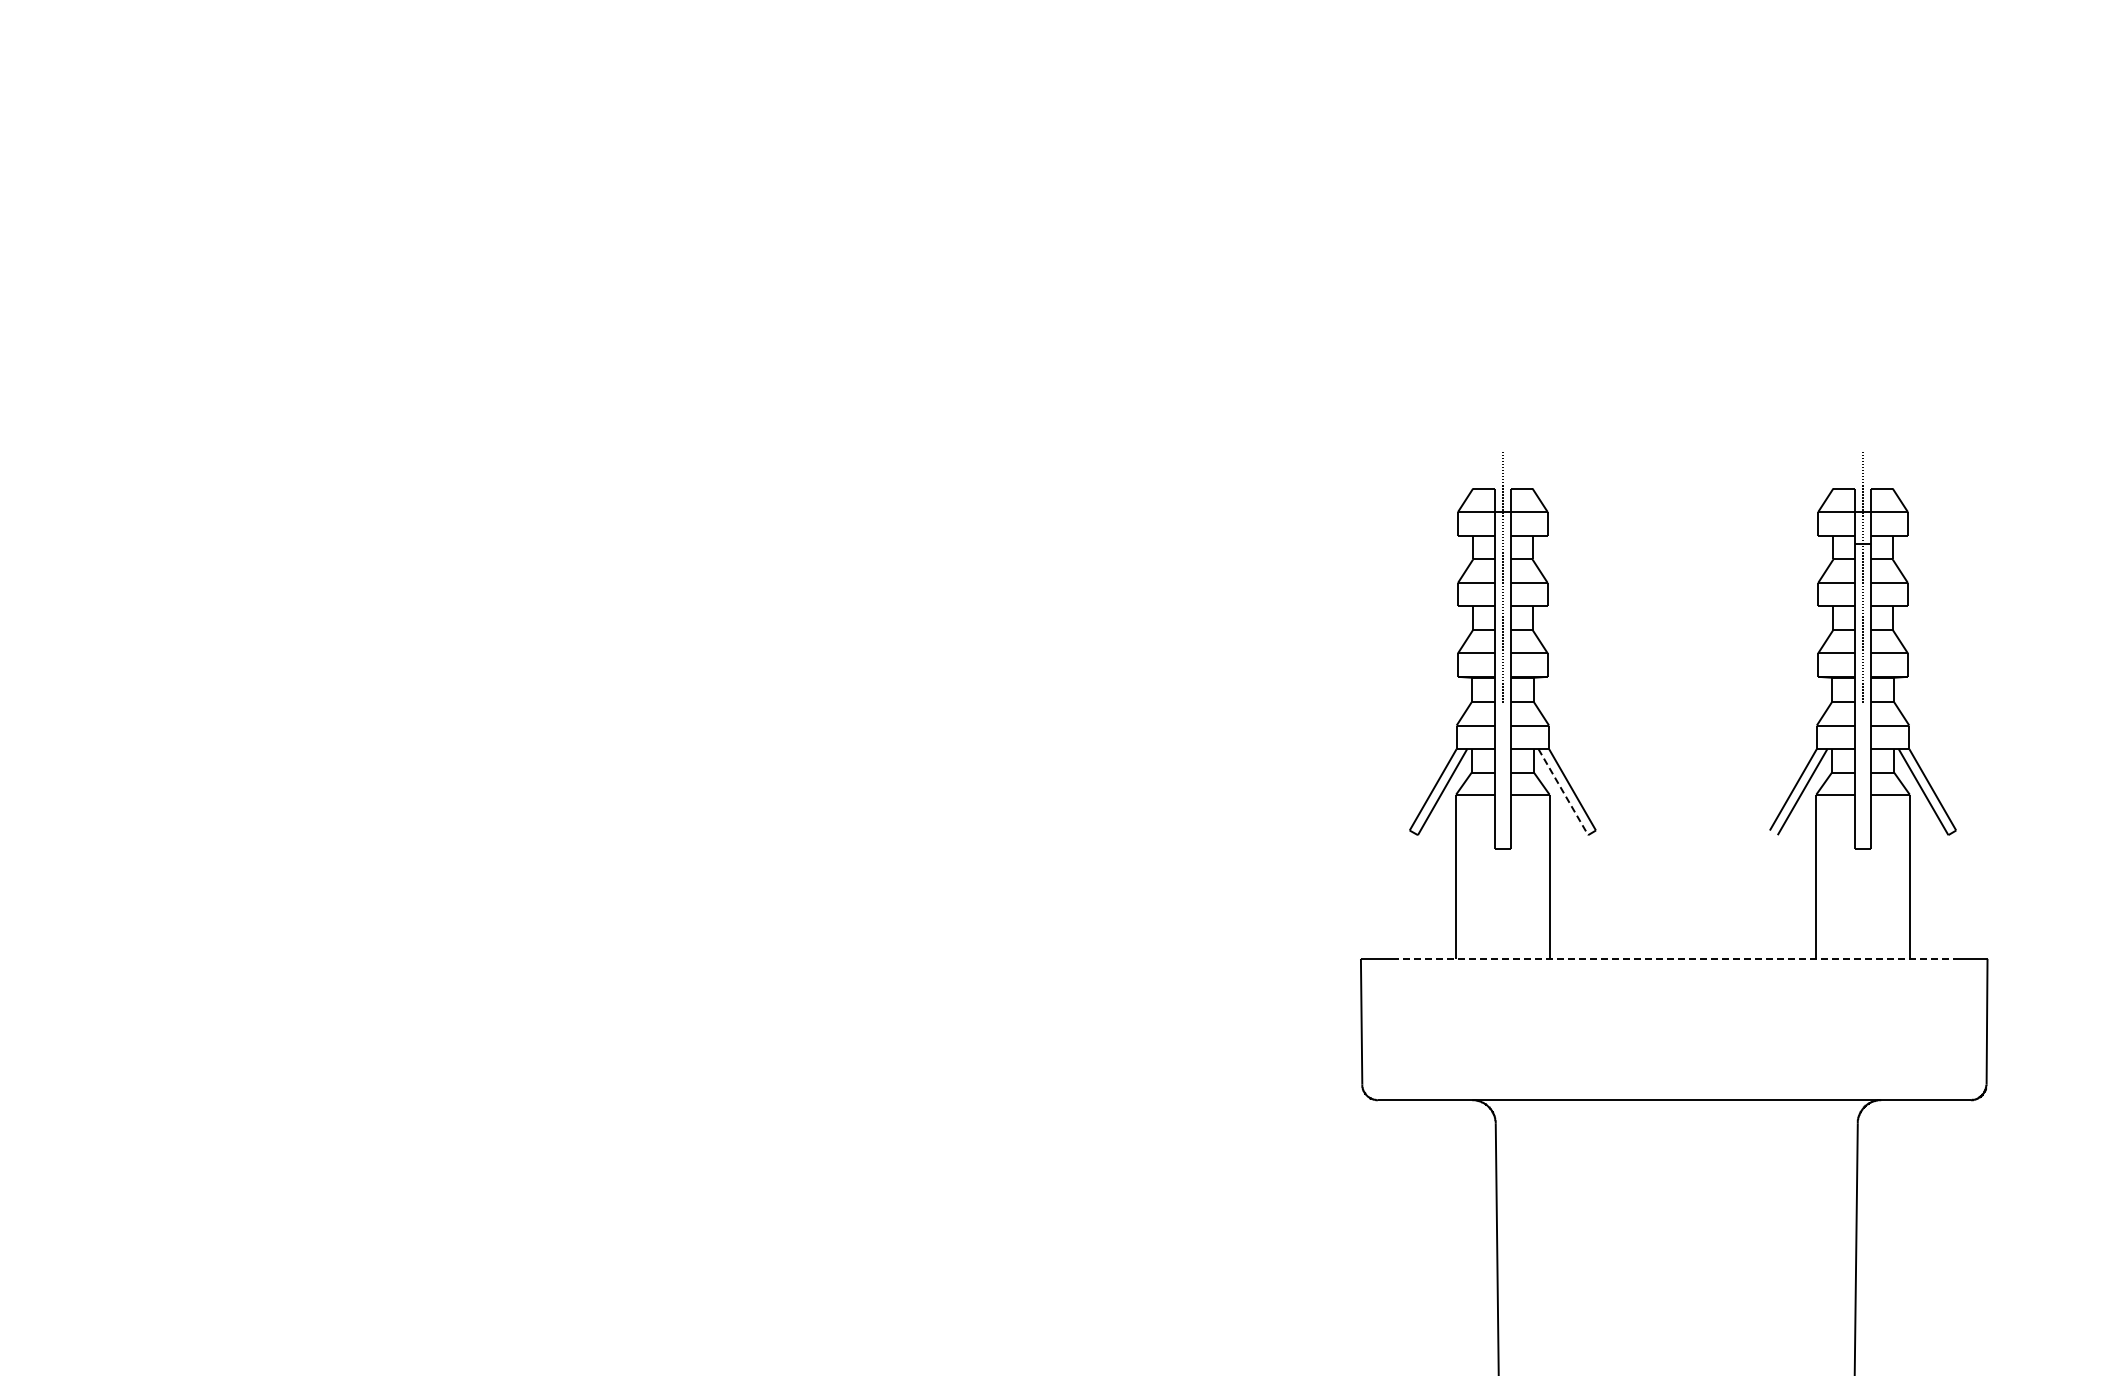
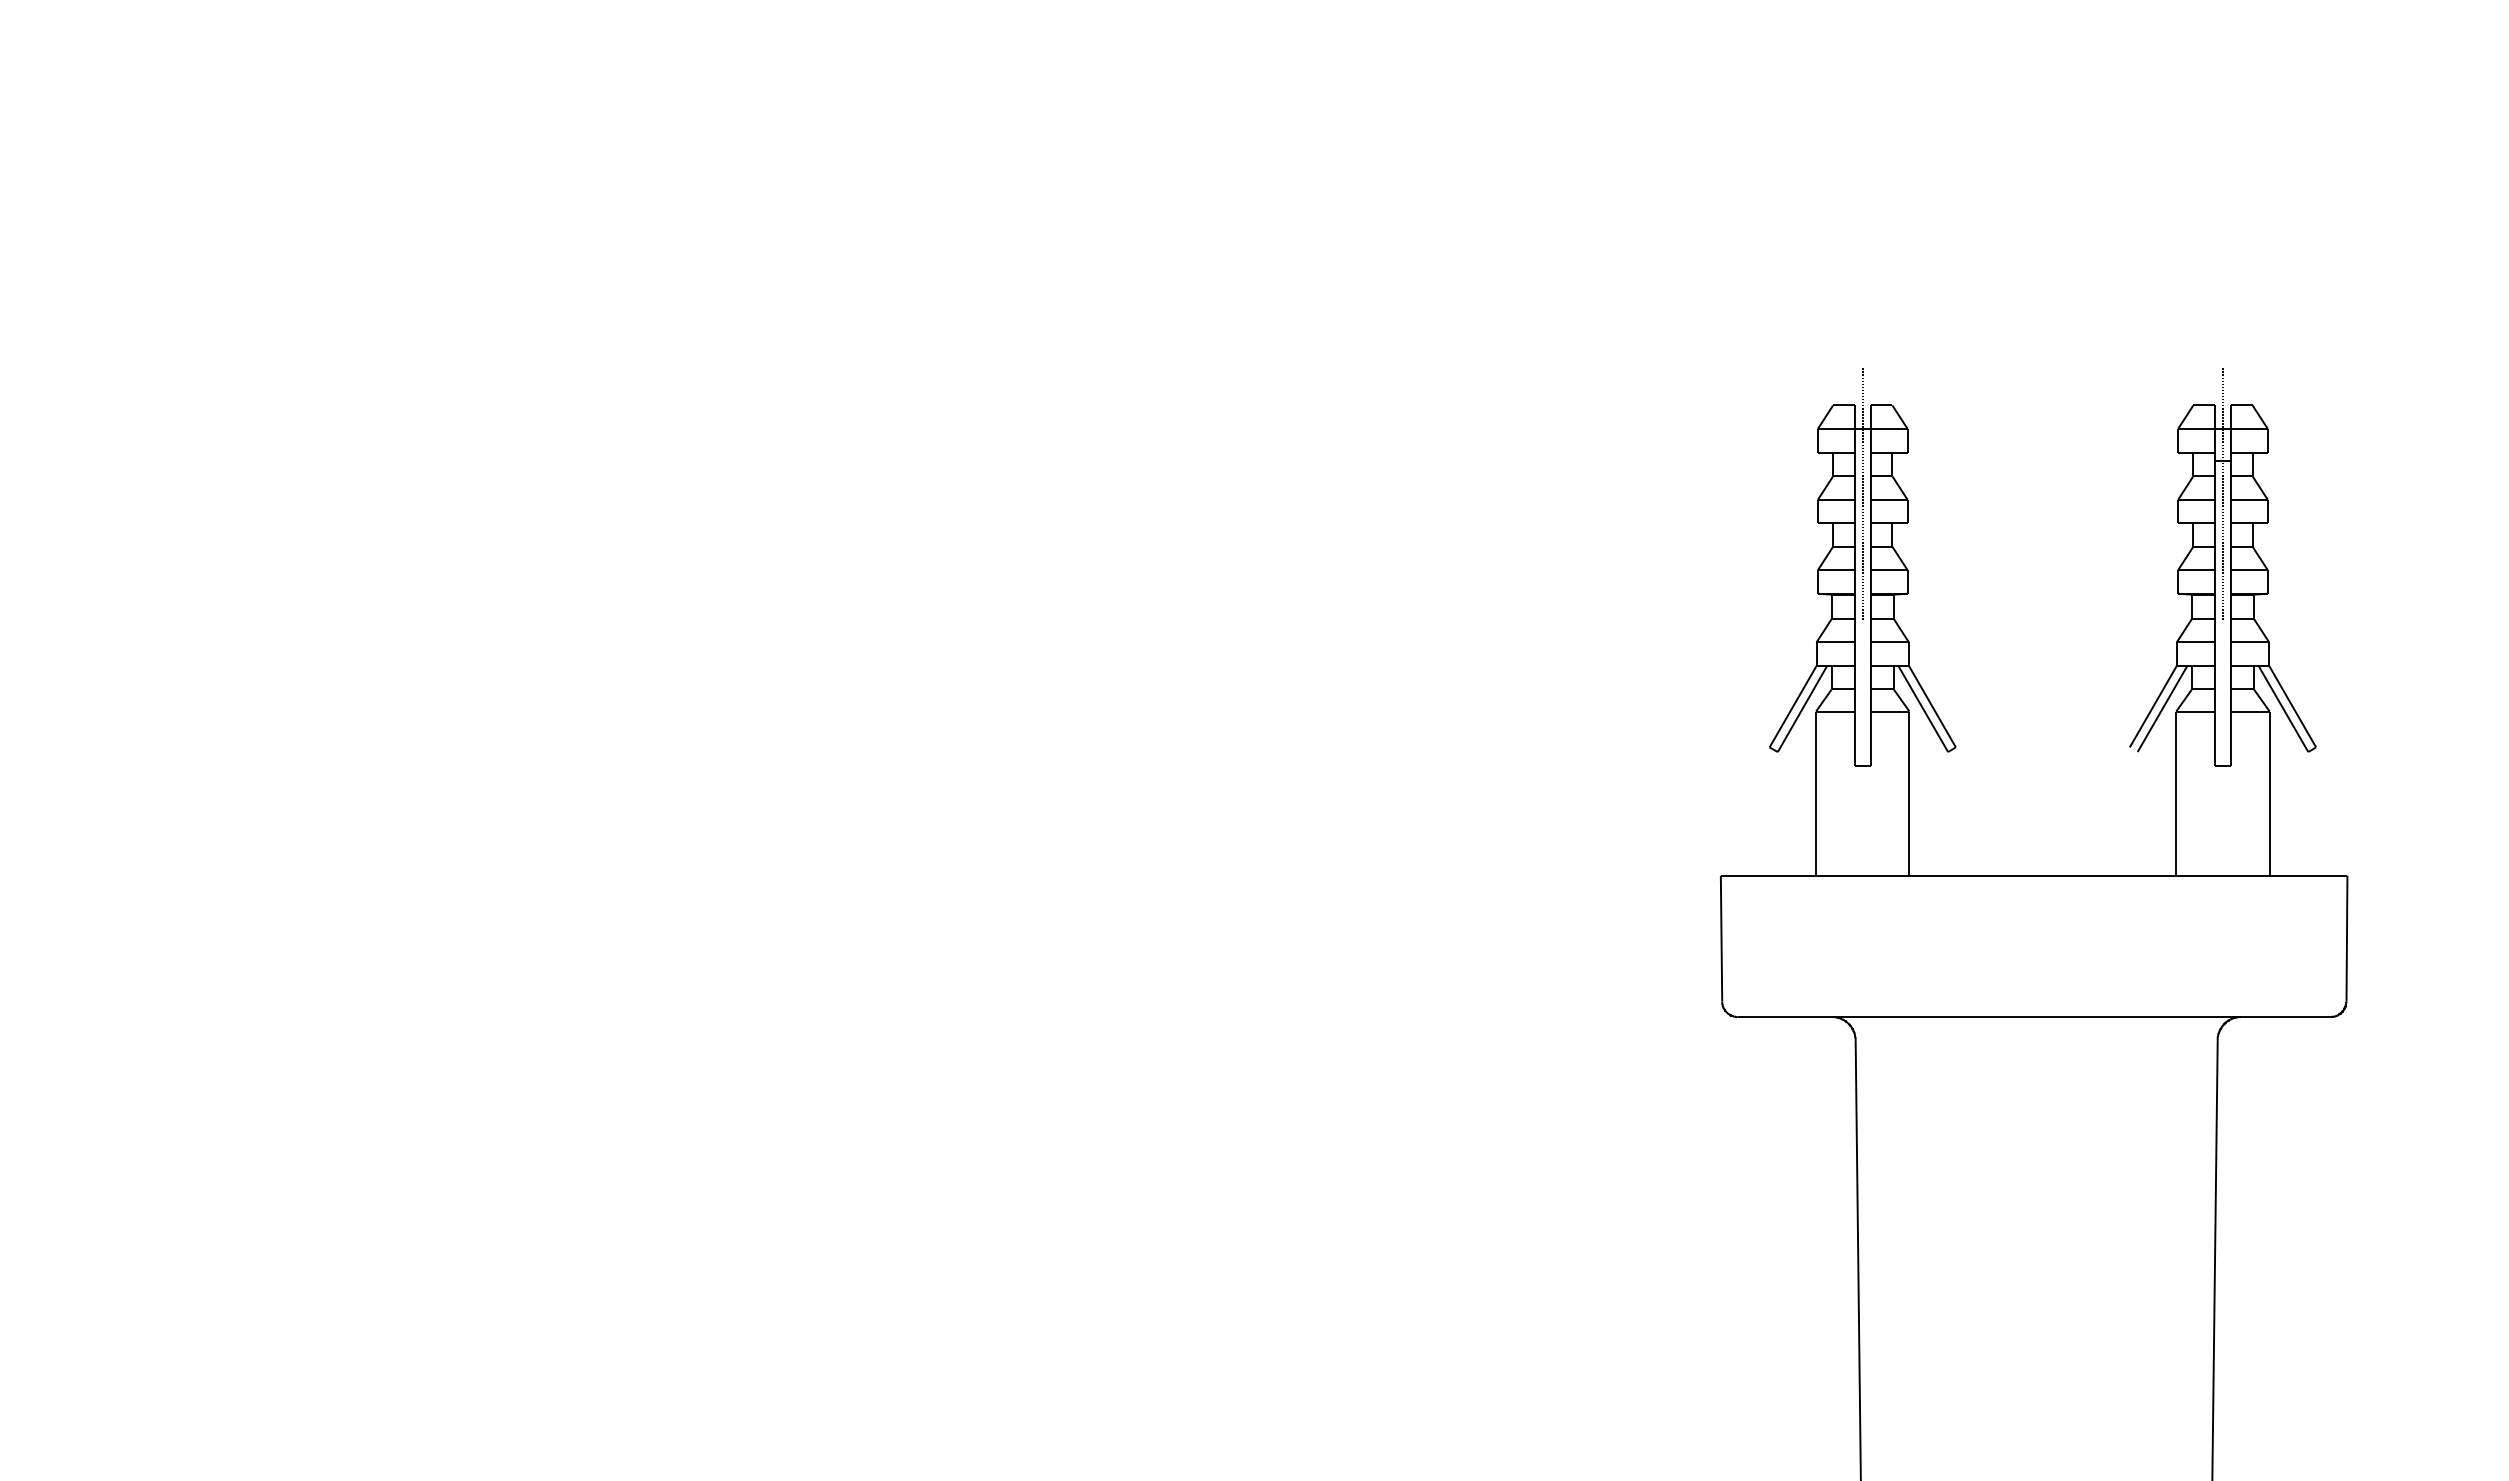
line: (1563, 792) -> (1923, 709), dashed -> solid
line: (1674, 958) -> (2034, 875), dashed -> solid

